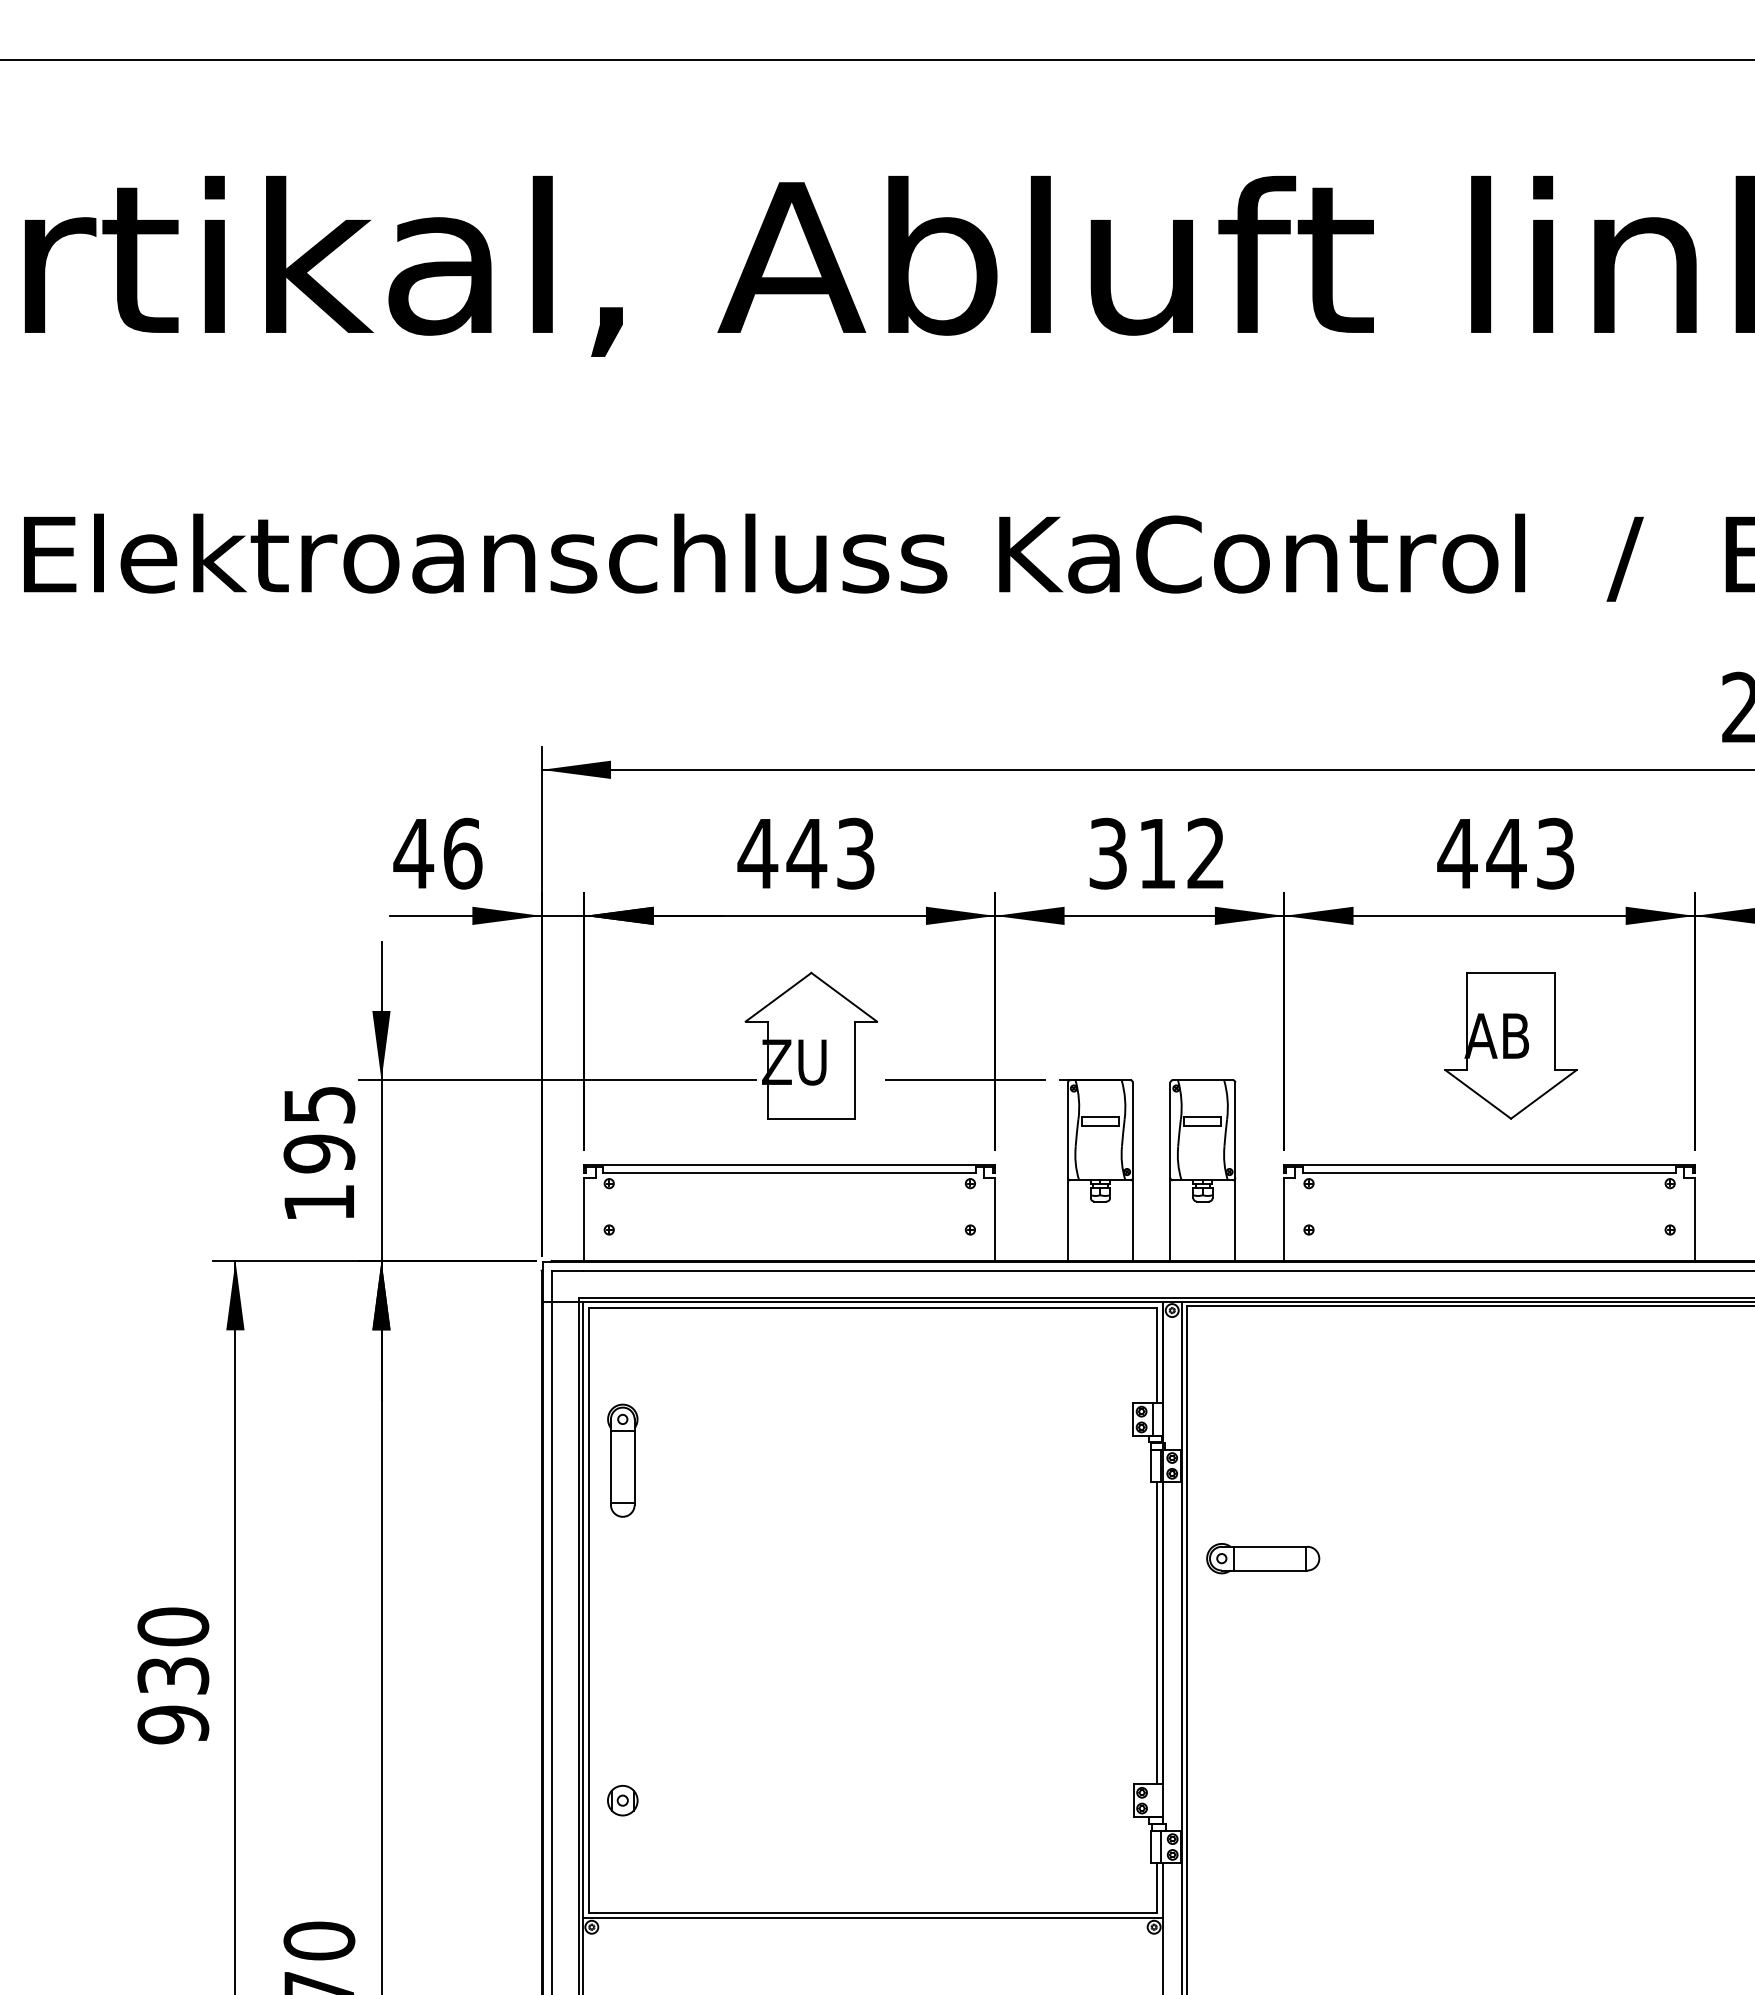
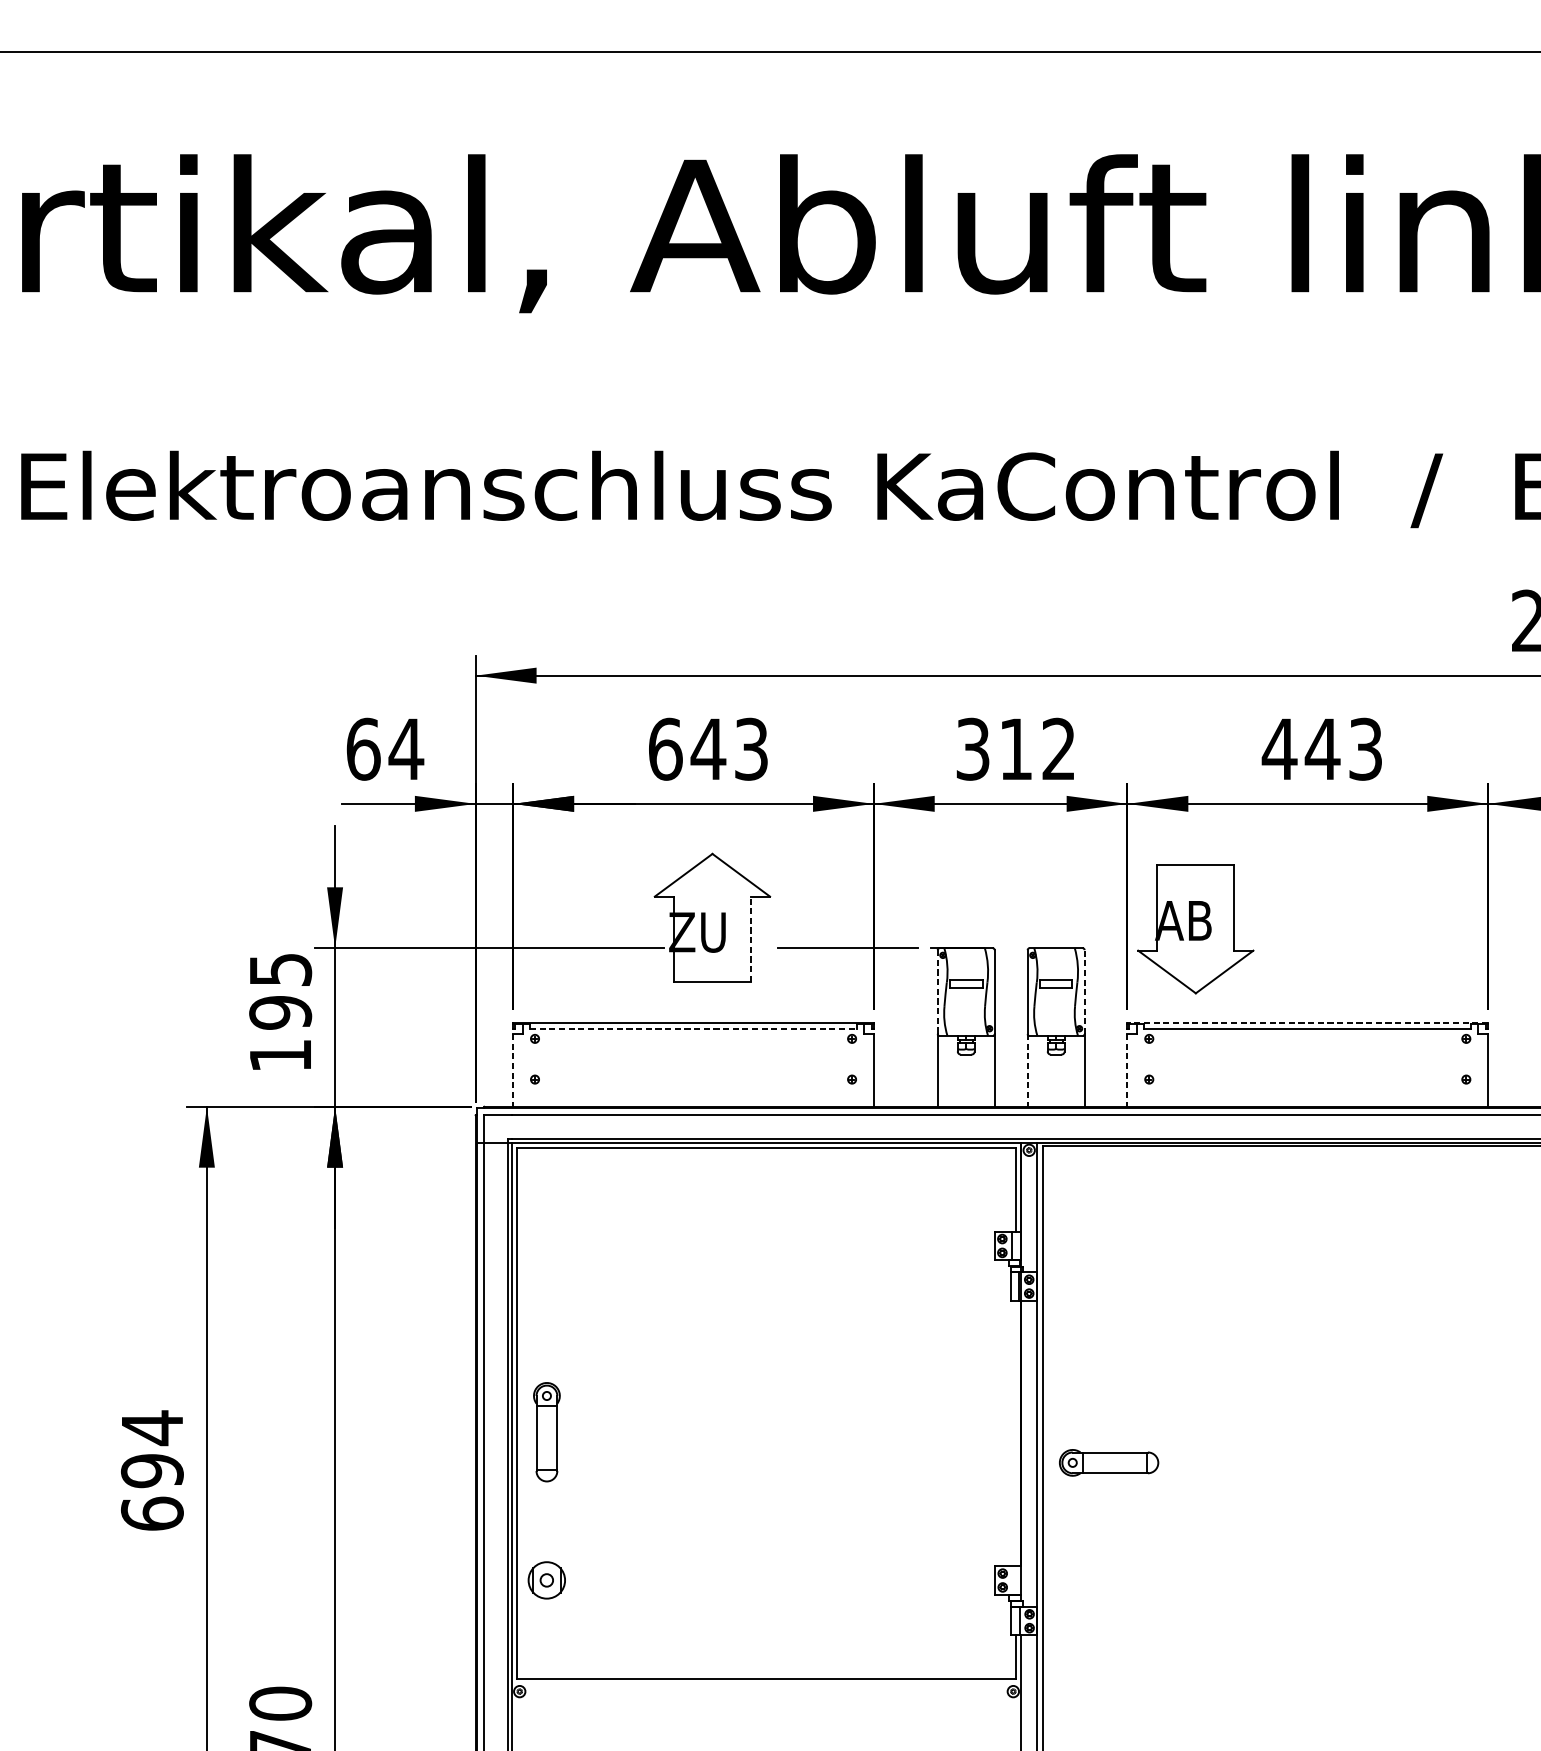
text: (438, 853) -> (385, 749), 46 -> 64
text: (757, 853) -> (665, 749), 443 -> 643
part: (1510, 1045) -> (1195, 929), moved
line: (855, 1070) -> (751, 939), solid -> dashed
line: (1068, 1130) -> (938, 992), solid -> dashed
line: (1235, 1130) -> (1084, 992), solid -> dashed
line: (1489, 1165) -> (1307, 1022), solid -> dashed
line: (790, 1172) -> (694, 1029), solid -> dashed
line: (584, 1220) -> (513, 1071), solid -> dashed
line: (1170, 1220) -> (1027, 1071), solid -> dashed
line: (1284, 1220) -> (1127, 1071), solid -> dashed
part: (622, 1460) -> (546, 1432), moved
part: (1263, 1558) -> (1109, 1462), moved
line: (1157, 1633) -> (1016, 1433), removed
text: (173, 1675) -> (152, 1470), 930 -> 694
part: (622, 1800) -> (546, 1580), size x1.4
line: (872, 1917) -> (766, 1683), removed

